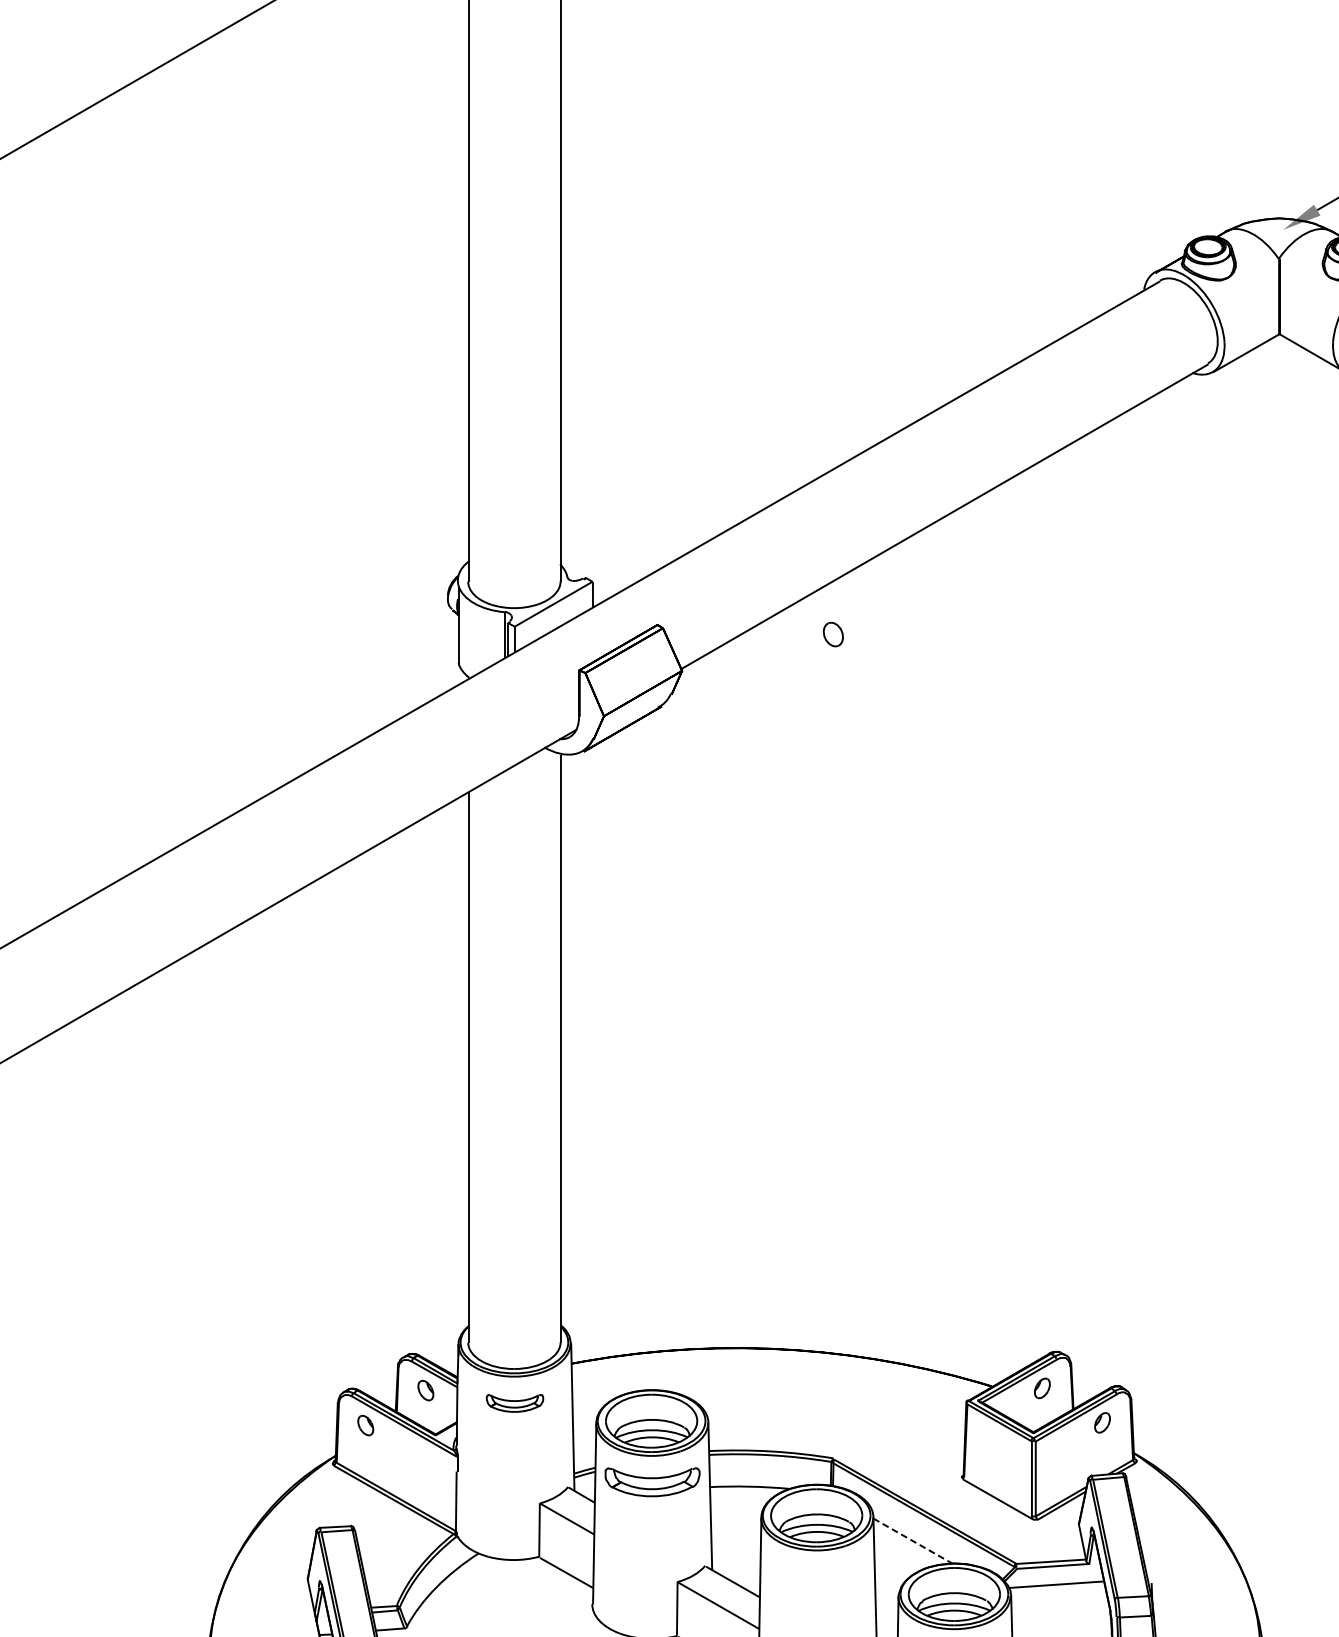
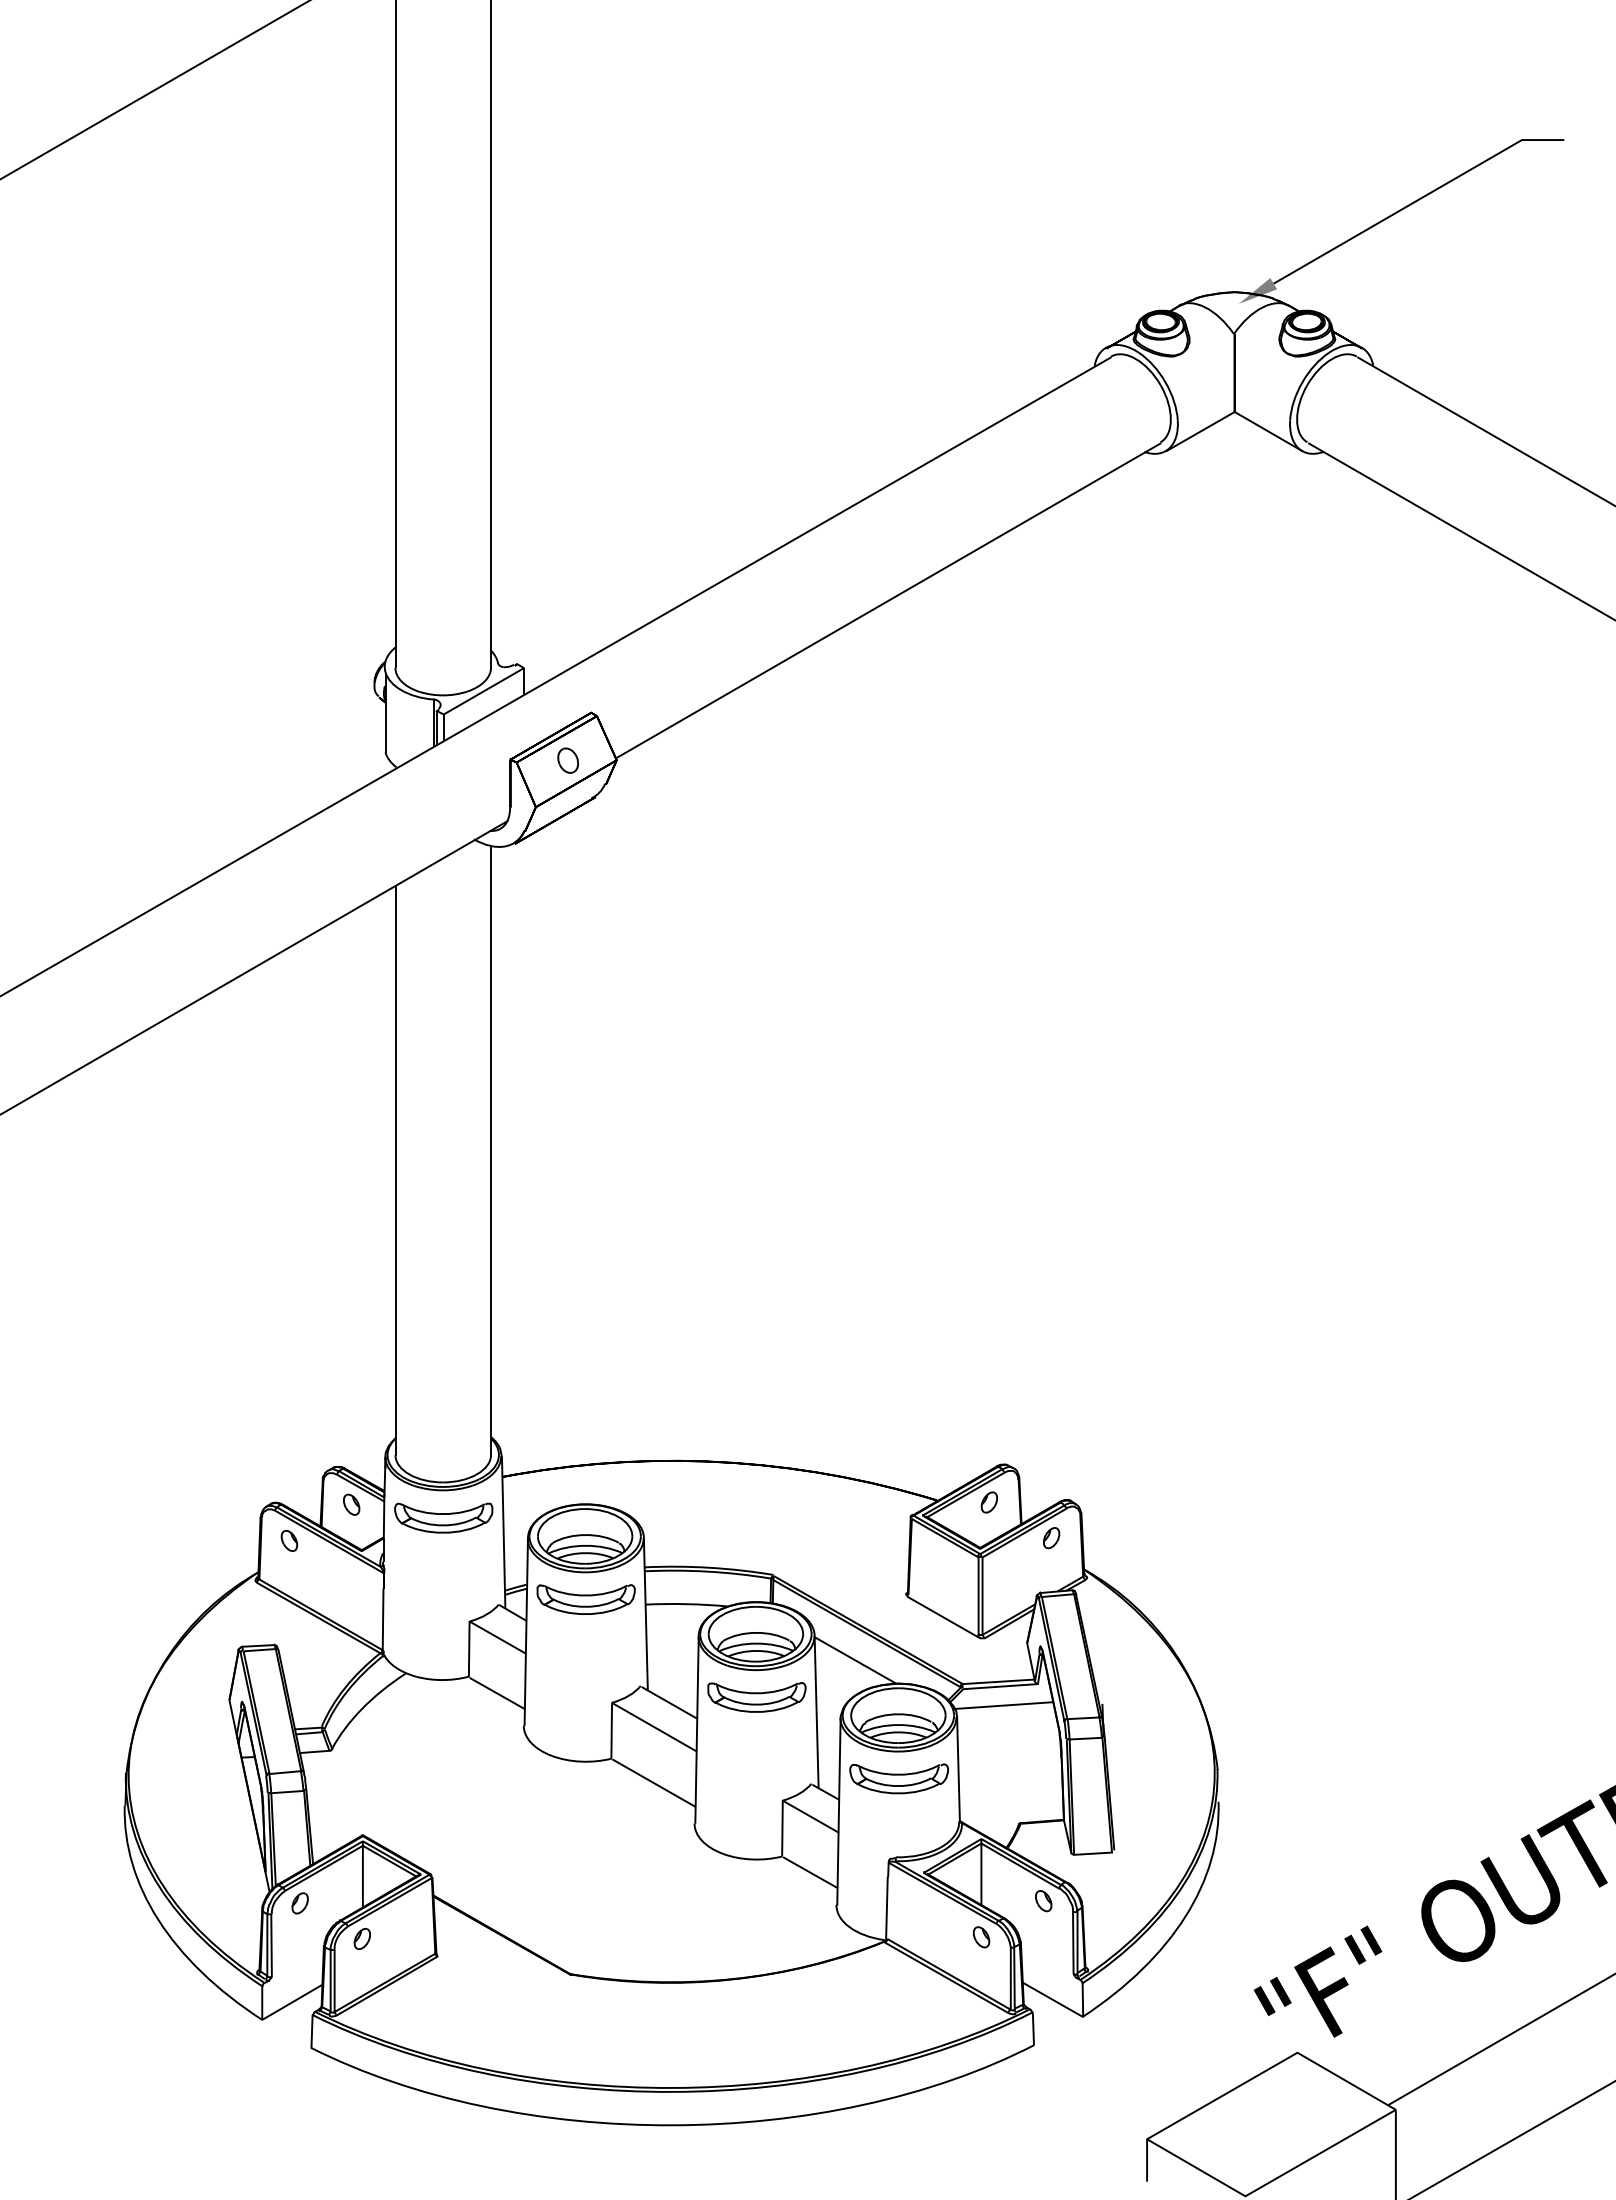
part: (832, 634) -> (567, 760), moved
part: (514, 1402) -> (443, 1517), size x1.67
line: (912, 1541) -> (855, 1660), dashed -> solid
part: (817, 1576) -> (756, 1697), added

